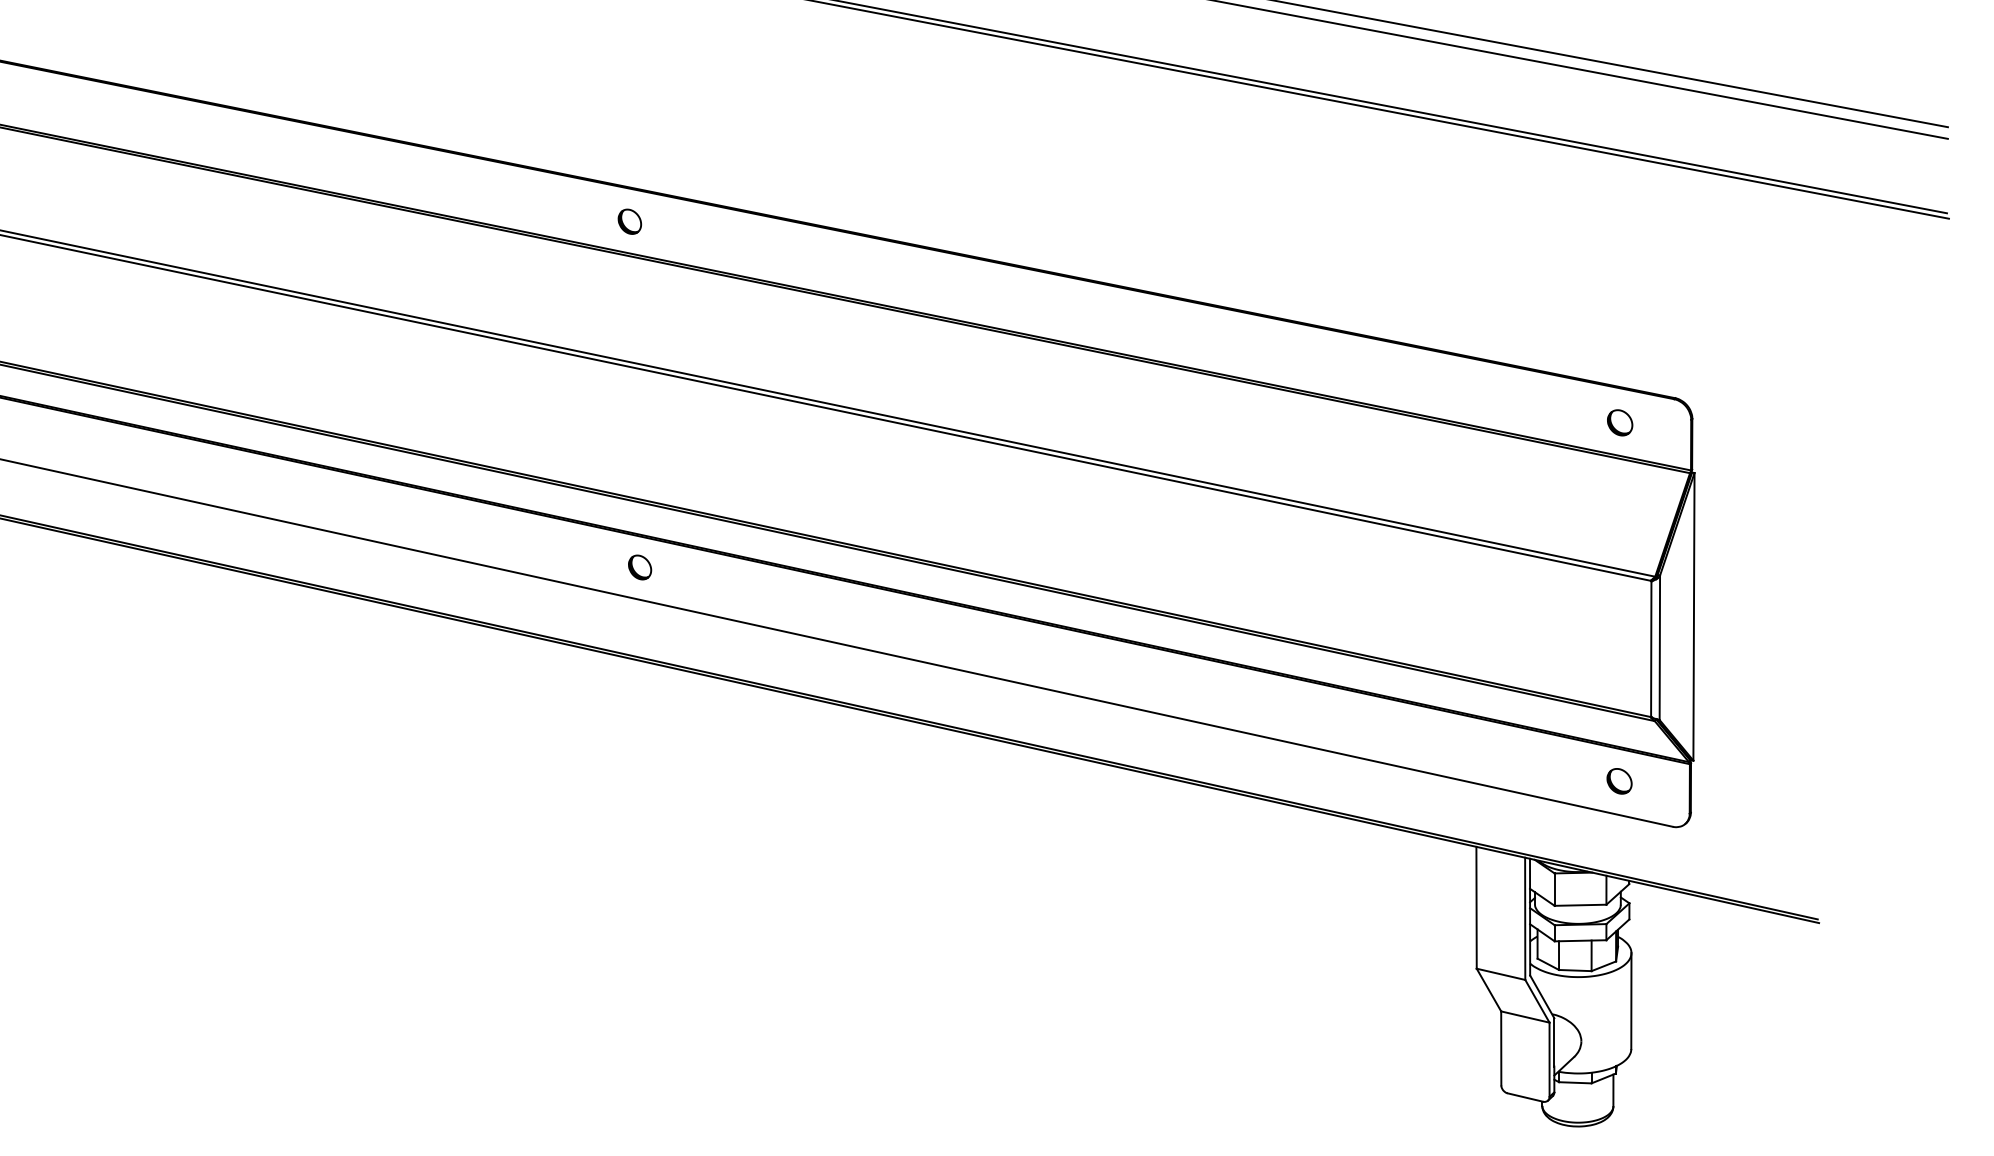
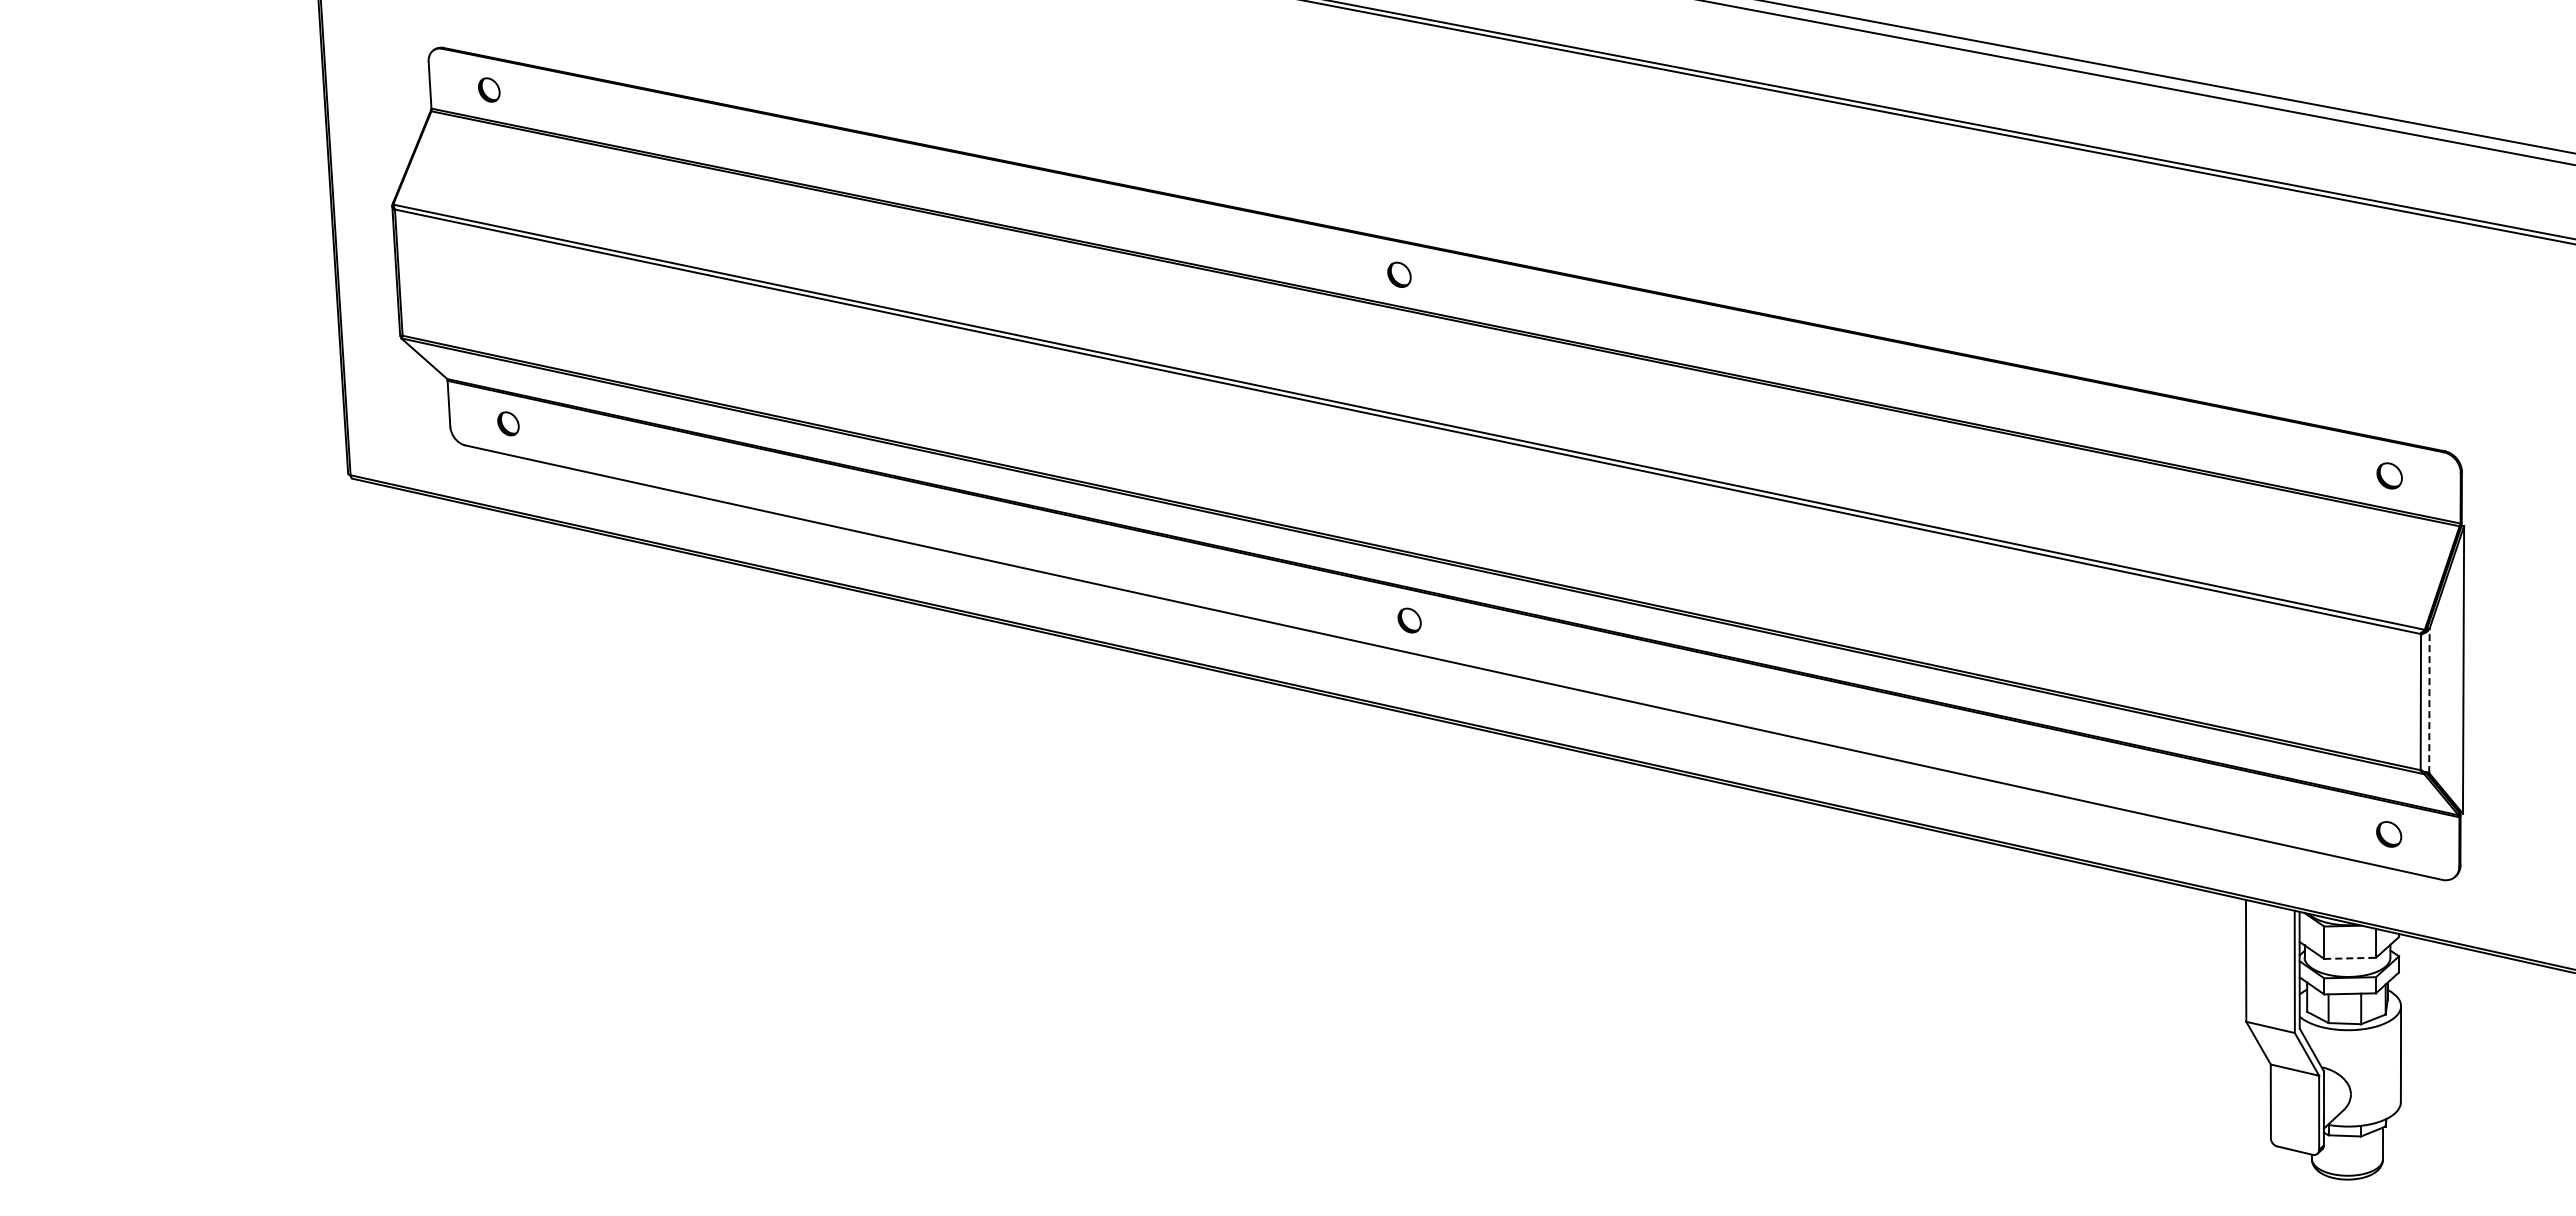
line: (1659, 647) -> (2429, 700), solid -> dashed
line: (1580, 905) -> (2350, 958), solid -> dashed

